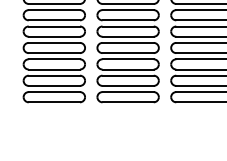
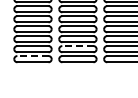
line: (127, 76) -> (77, 46), solid -> dashed
line: (53, 92) -> (32, 56), solid -> dashed

